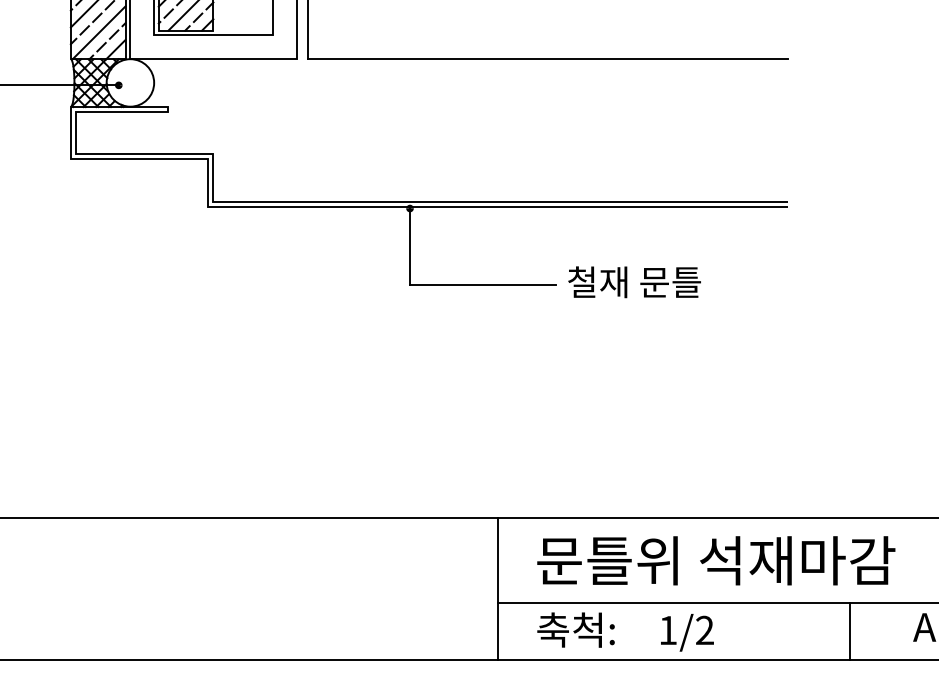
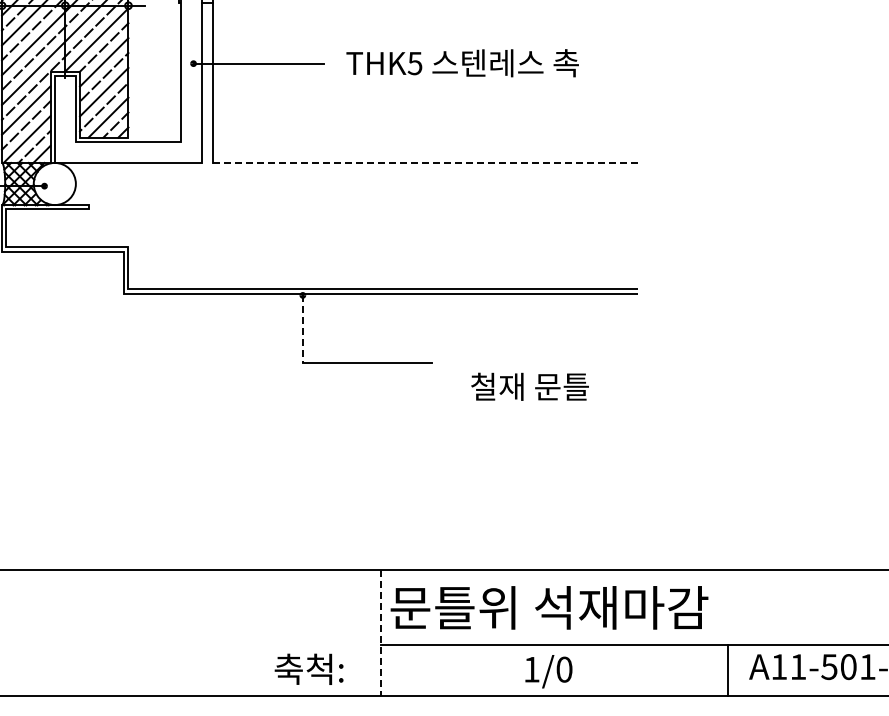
line: (548, 59) -> (425, 163), solid -> dashed
line: (409, 246) -> (302, 329), solid -> dashed
text: (633, 281) -> (529, 386), moved
text: (716, 560) -> (549, 607), moved
line: (498, 589) -> (381, 633), solid -> dashed
text: (575, 629) -> (308, 668), moved
text: (705, 630) -> (564, 669), 1/2 -> 1/0
line: (849, 631) -> (727, 670), moved

